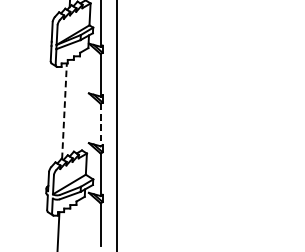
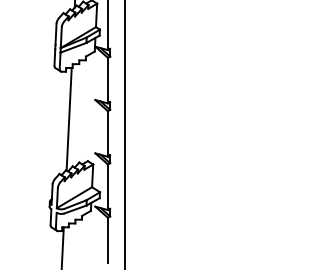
line: (64, 110) -> (69, 118), dashed -> solid
line: (100, 124) -> (107, 133), dashed -> solid

